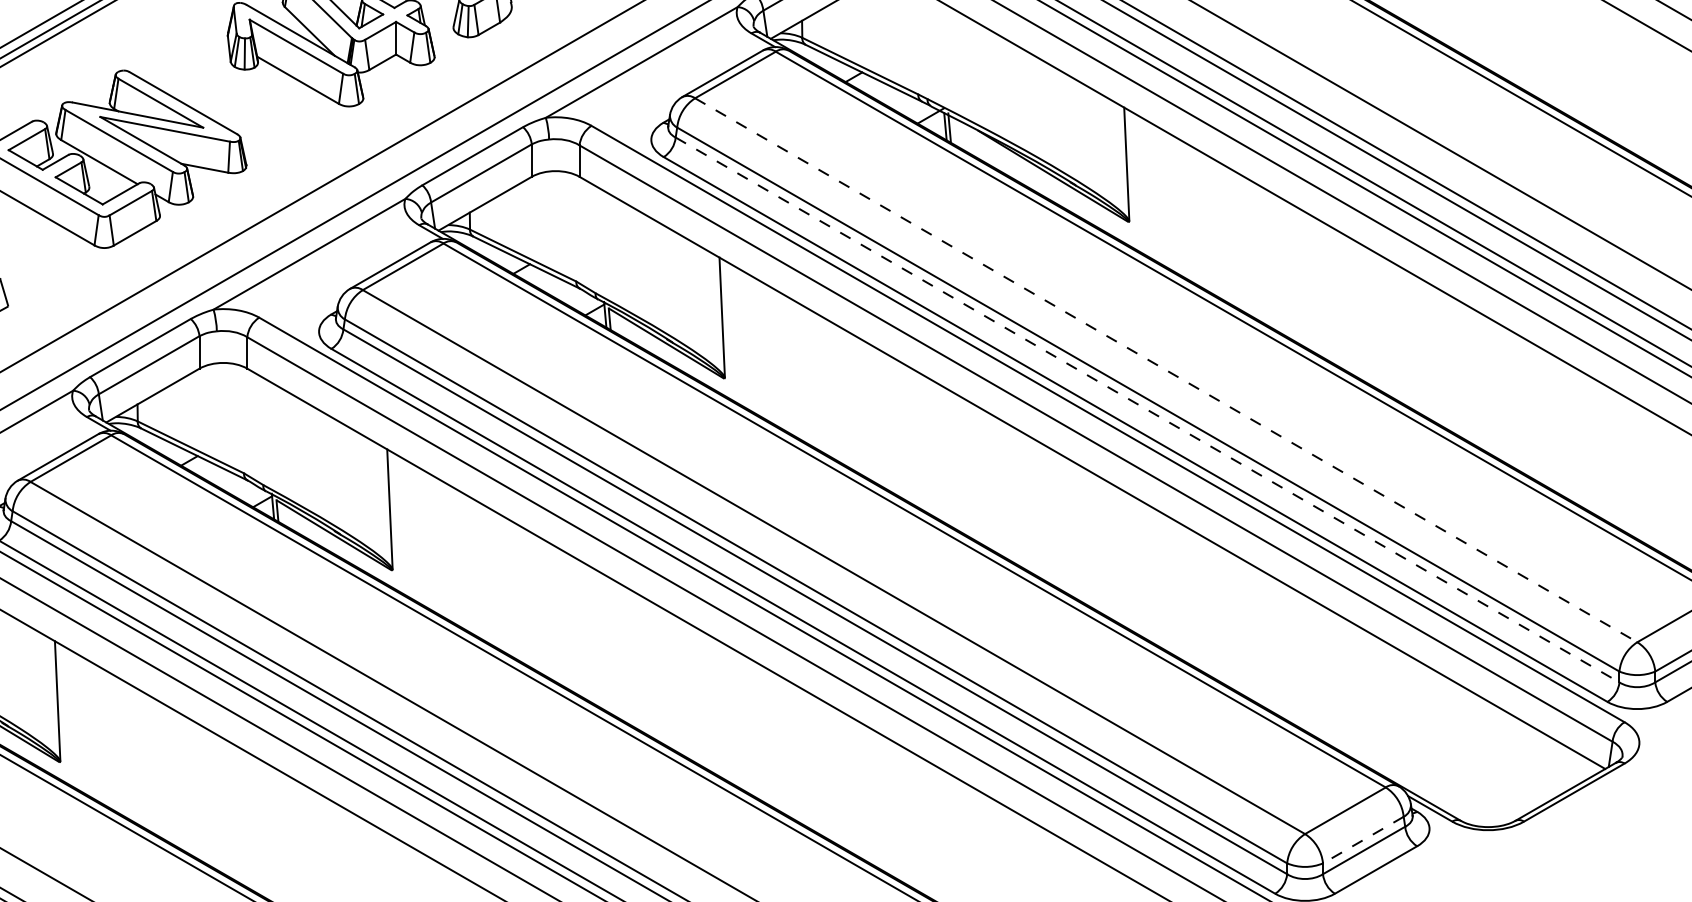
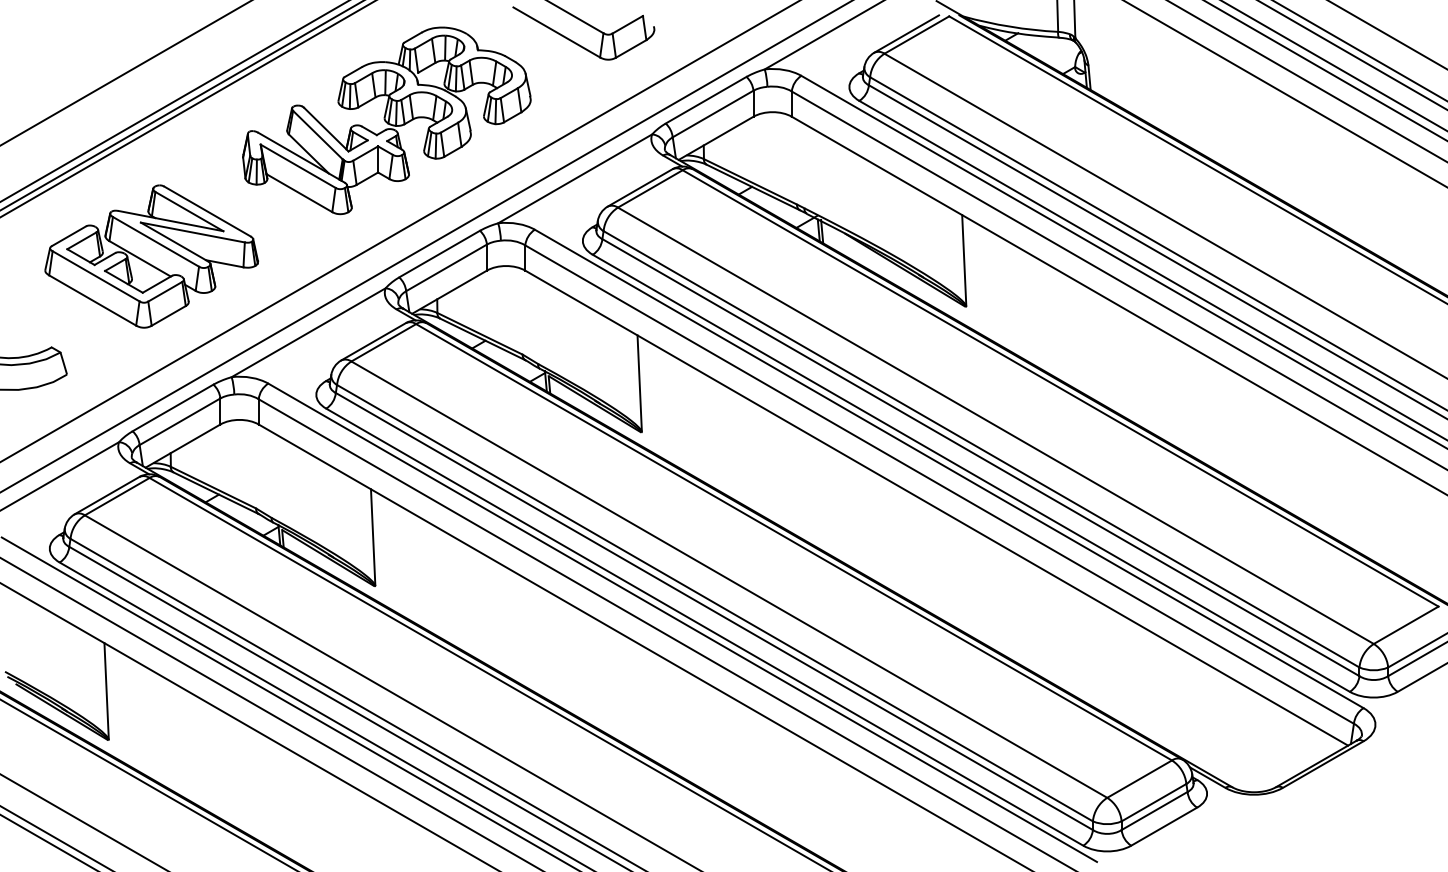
line: (1166, 371) -> (996, 426), dashed -> solid
line: (1148, 409) -> (981, 457), dashed -> solid
line: (1362, 839) -> (1153, 802), dashed -> solid

